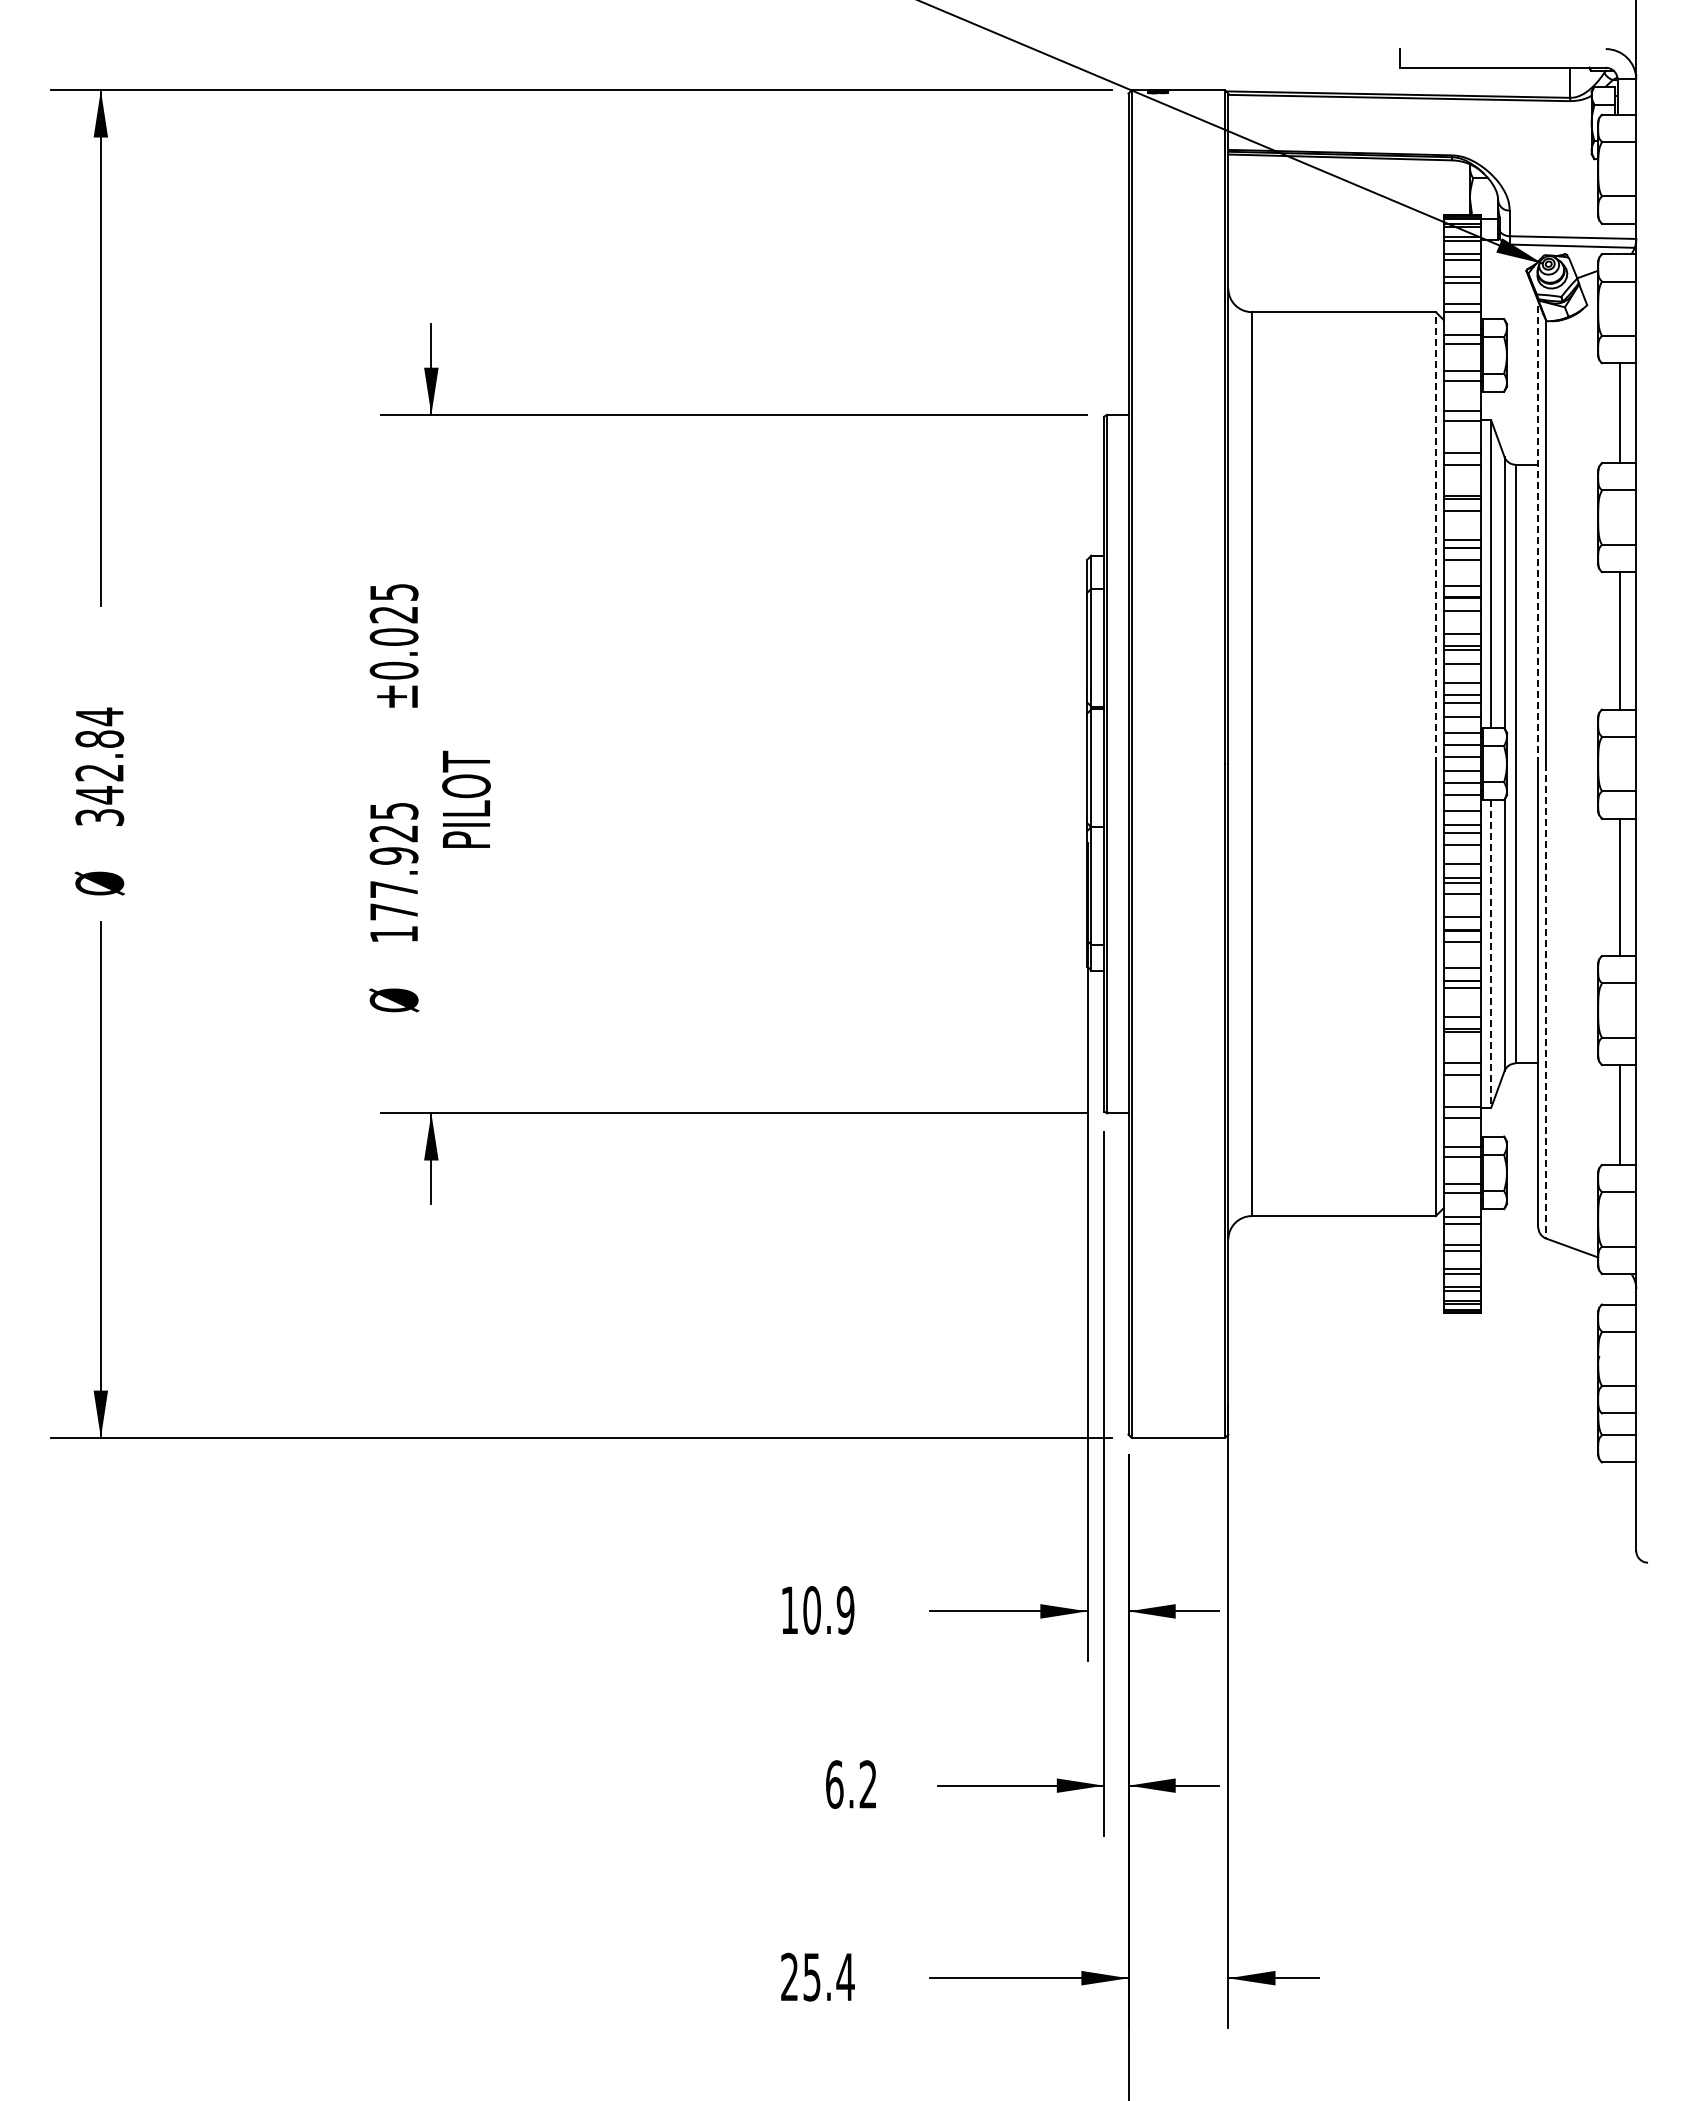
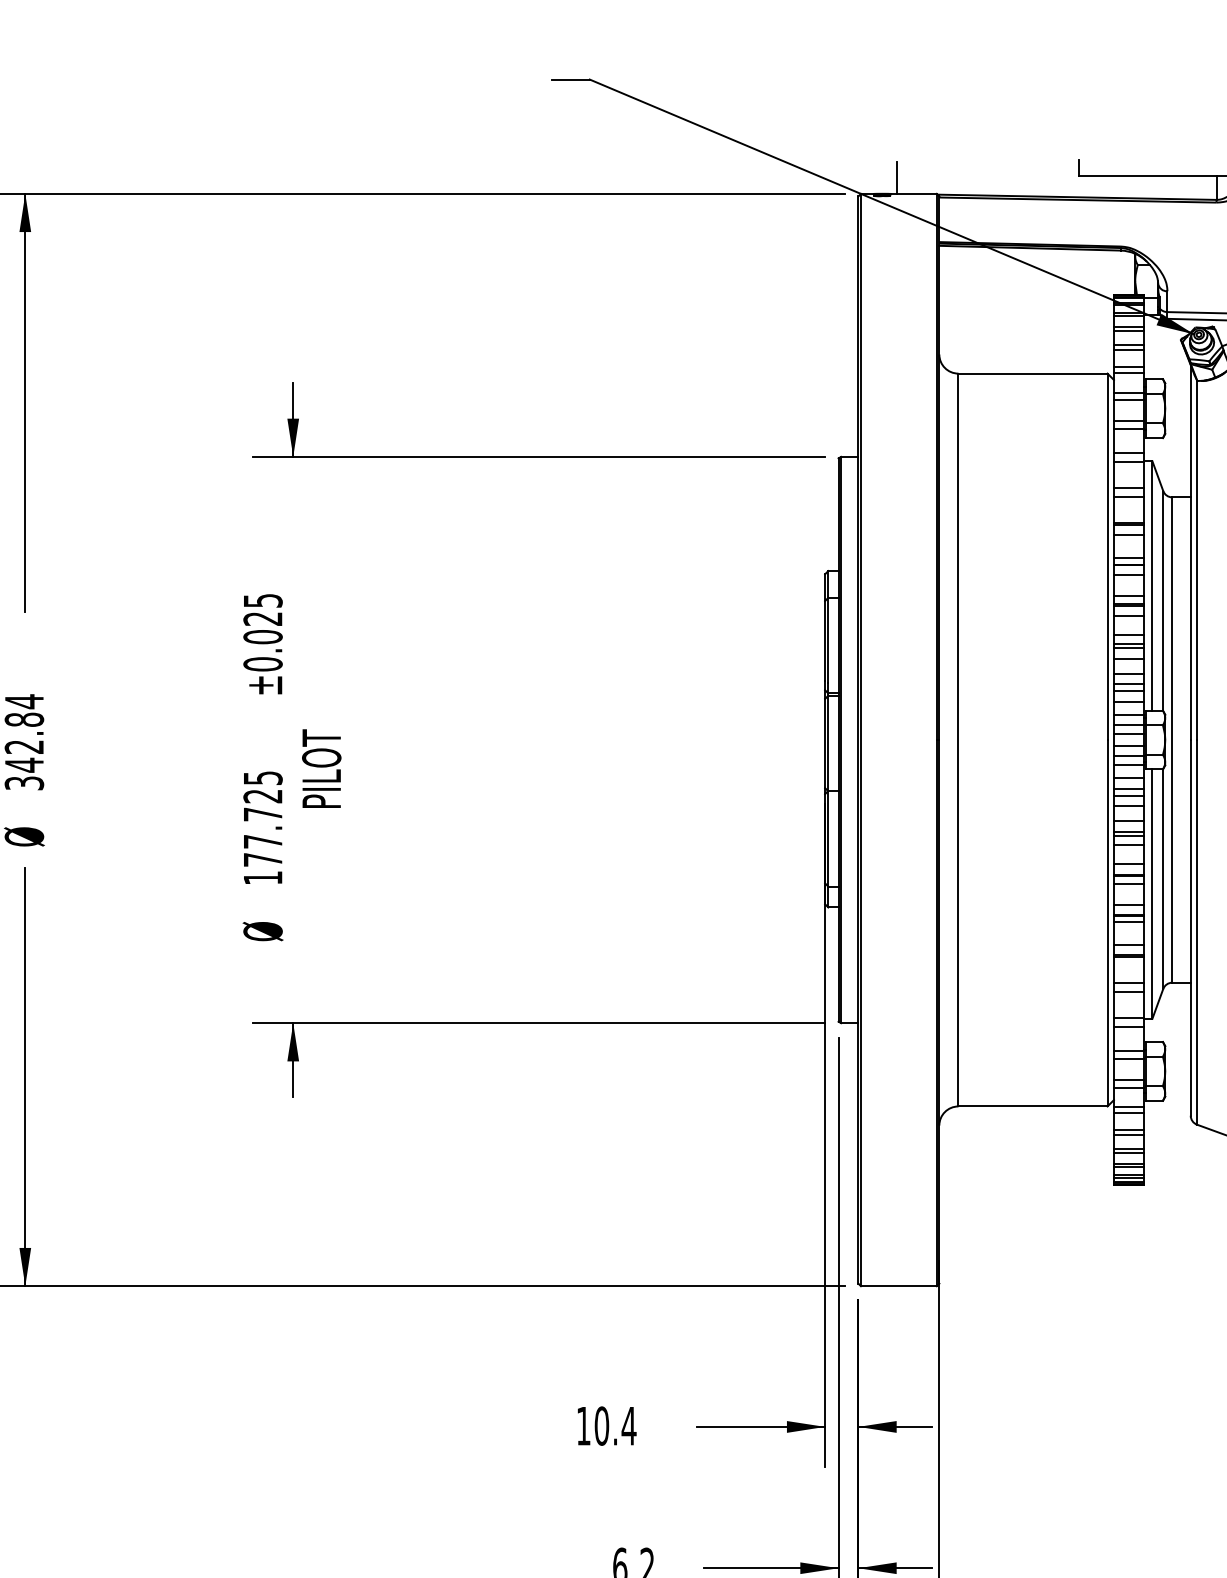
line: (1175, 70) -> (896, 177), added
line: (1538, 532) -> (1190, 552), dashed -> solid
line: (1435, 538) -> (1107, 557), dashed -> solid
text: (393, 855) -> (262, 814), 177.925 -> 177.725
line: (1491, 954) -> (1152, 894), dashed -> solid
line: (1546, 1001) -> (1197, 932), dashed -> solid
text: (845, 1610) -> (628, 1426), 10.9 -> 10.4

